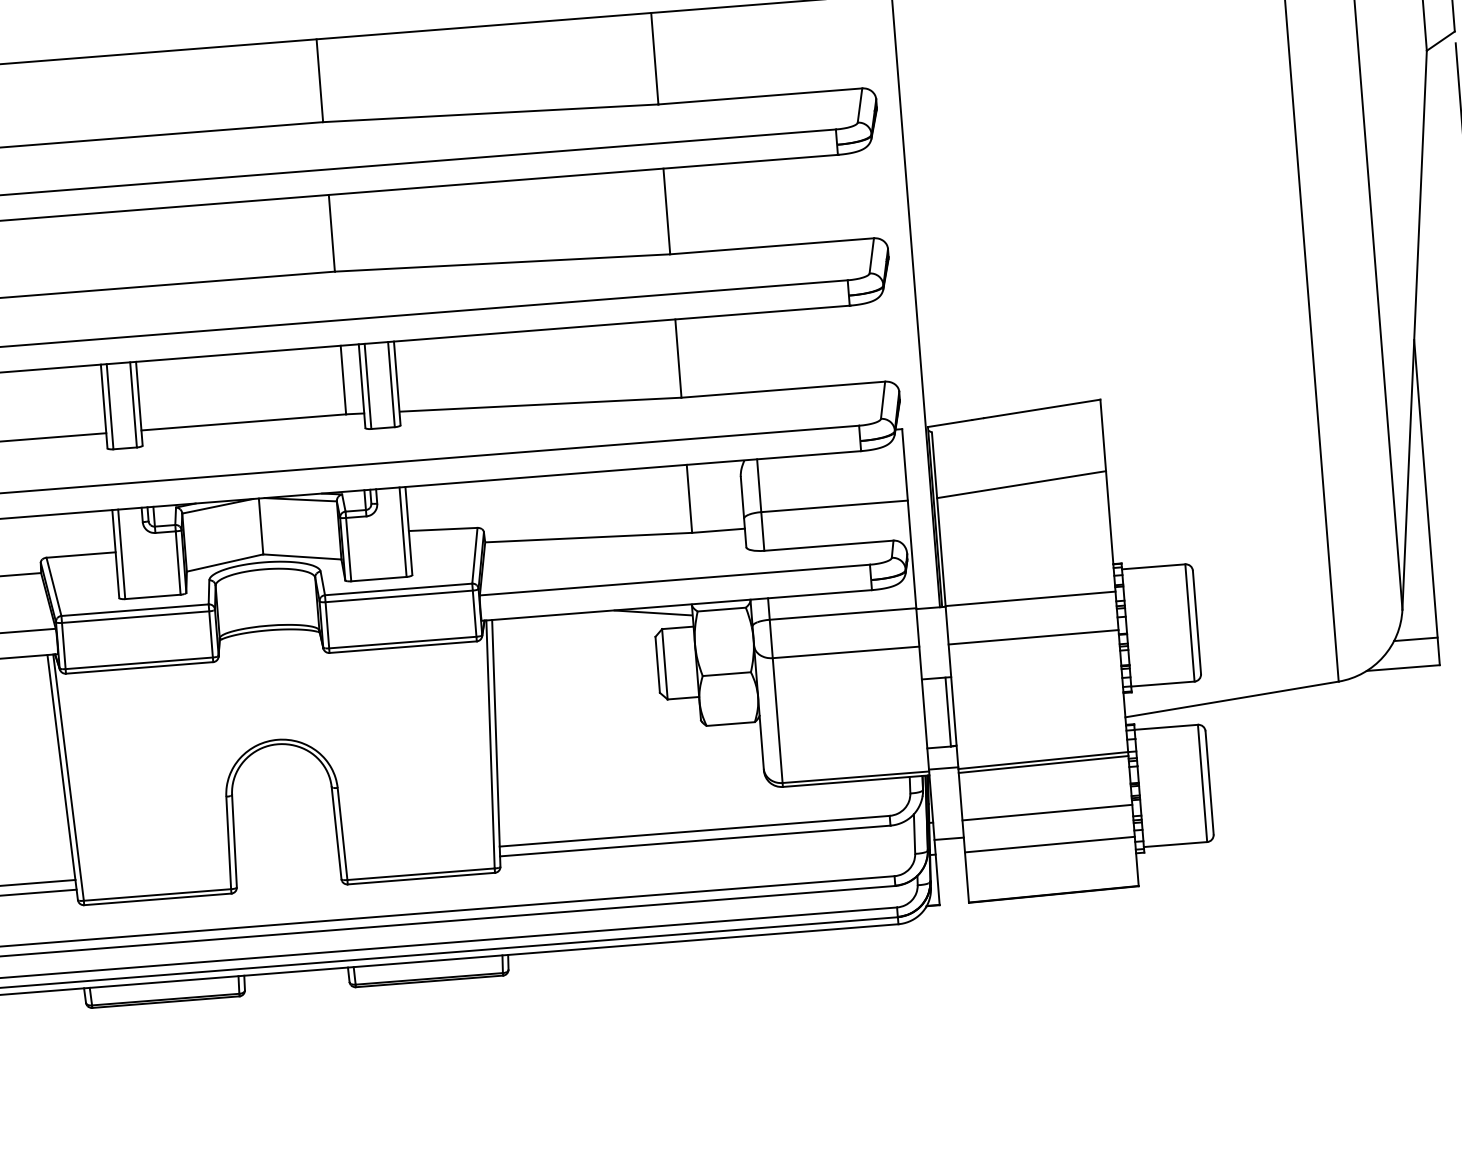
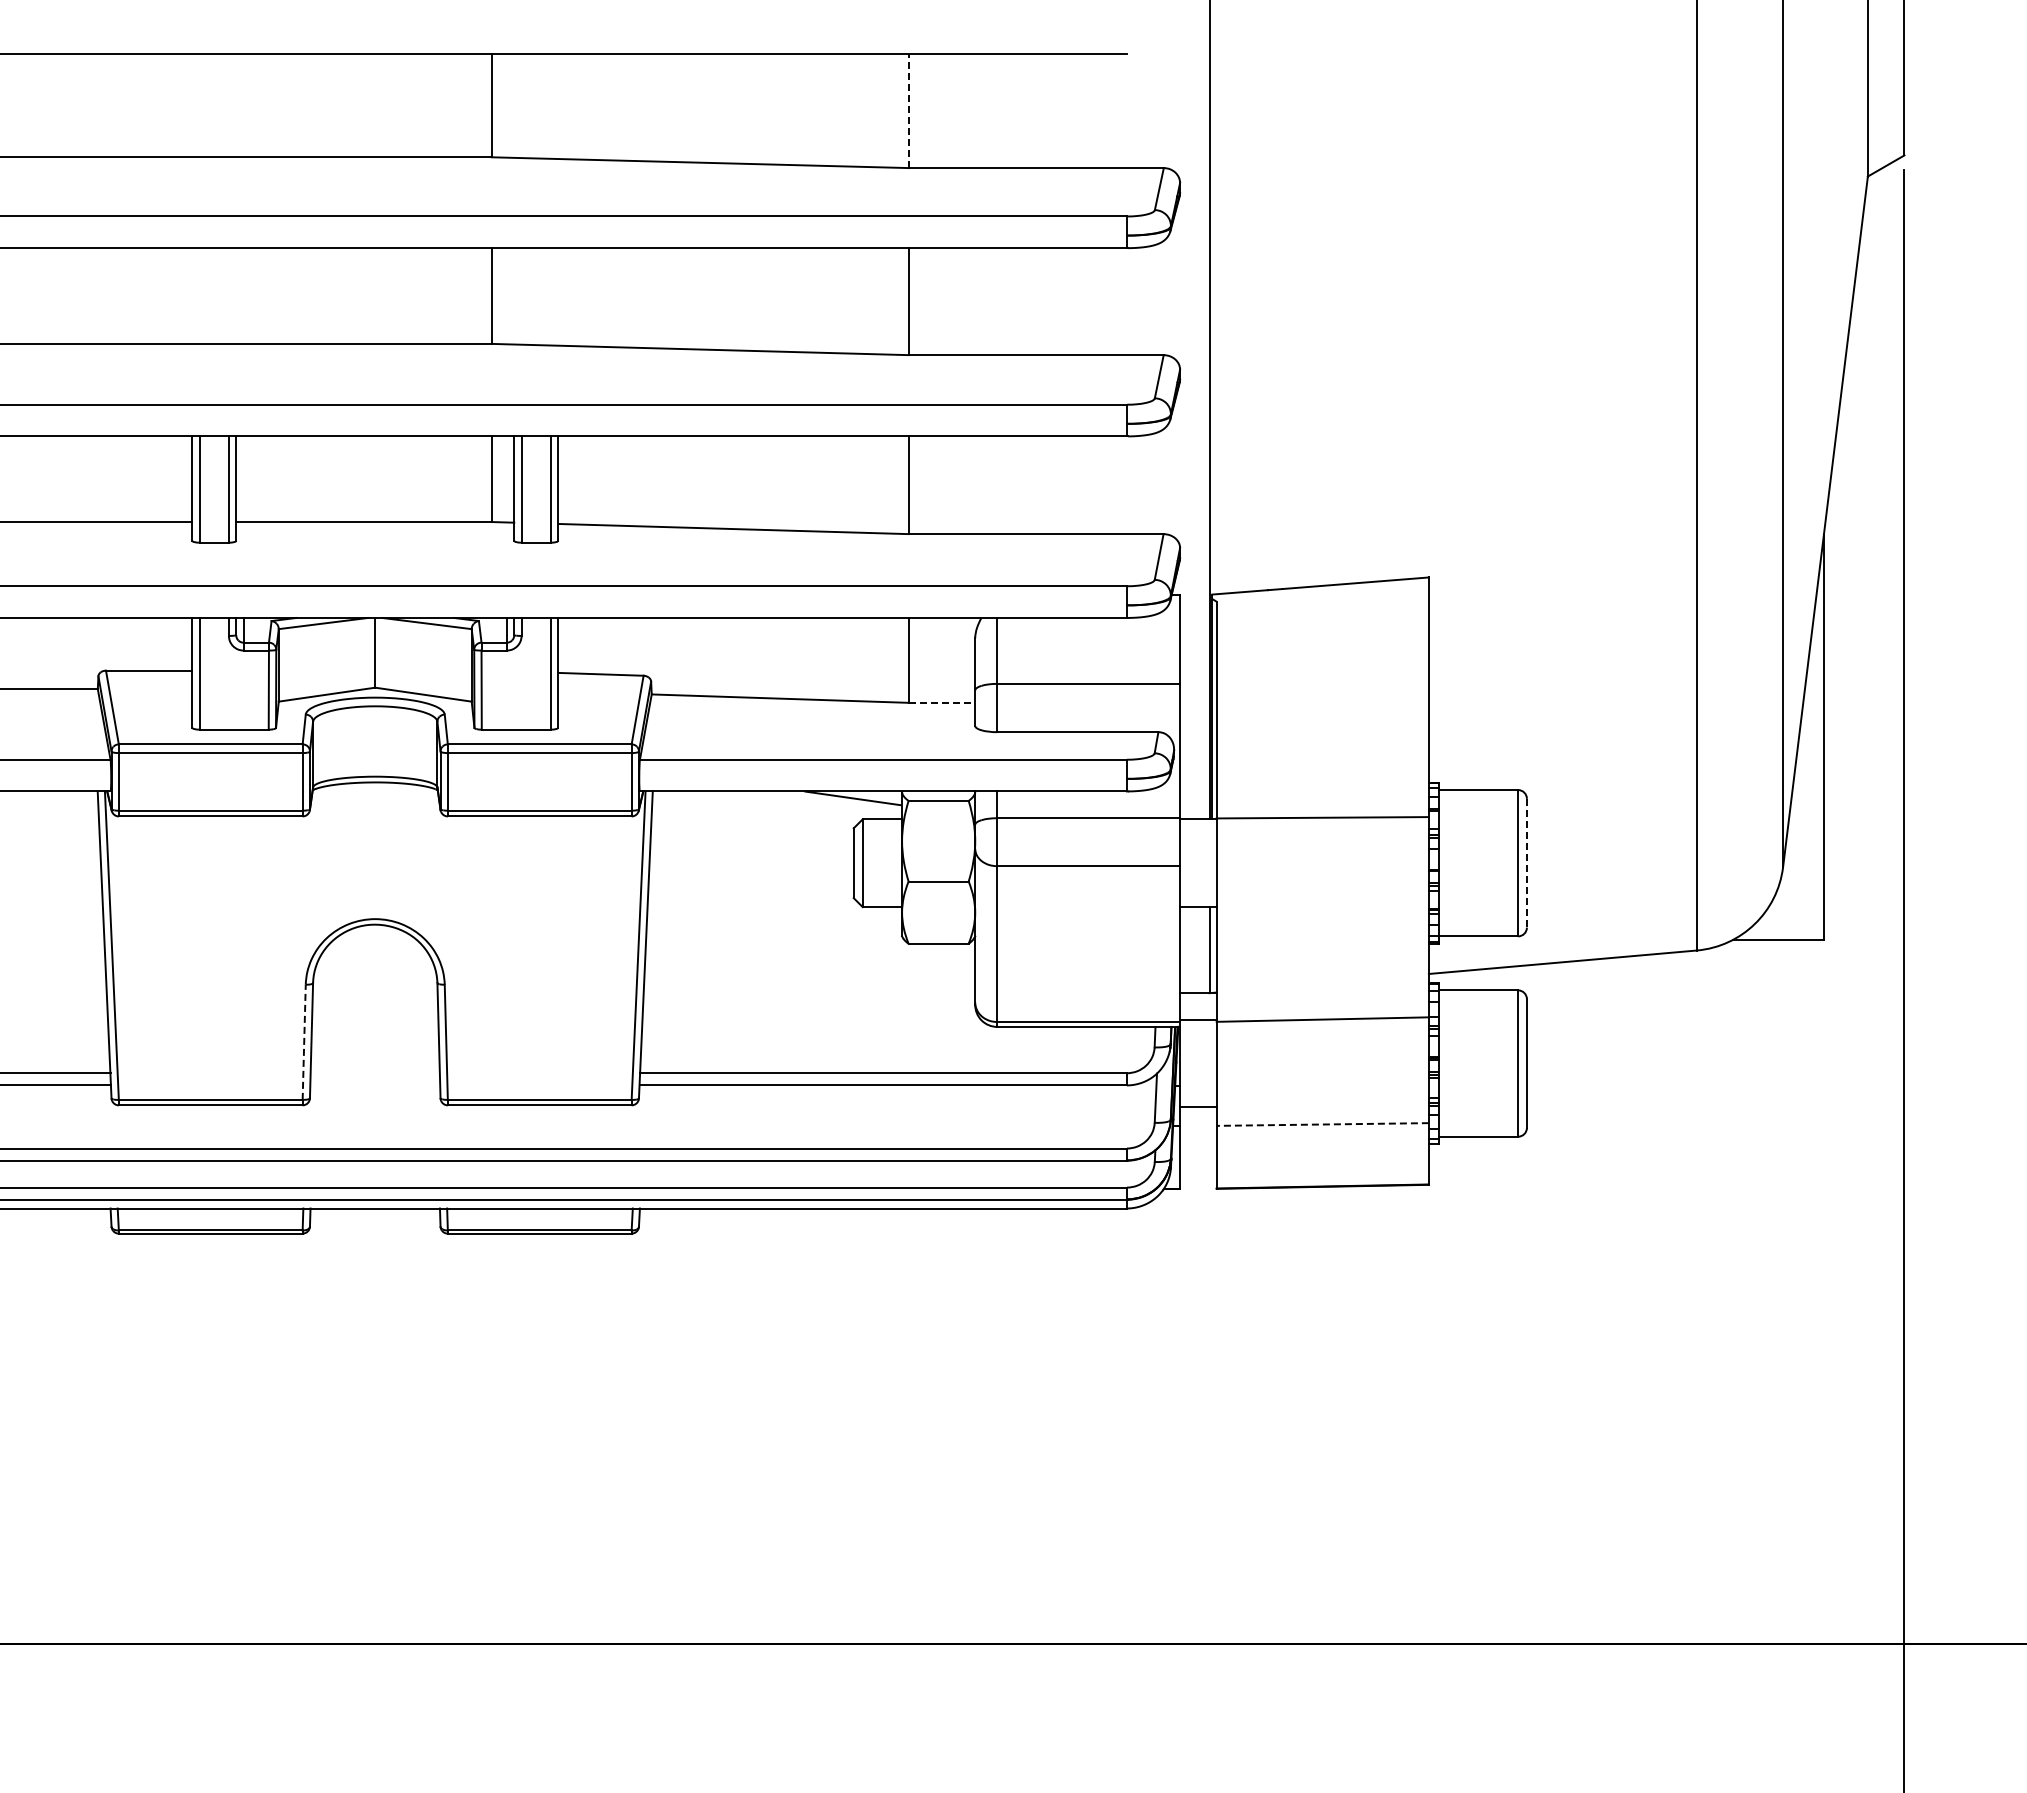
line: (654, 58) -> (909, 110), solid -> dashed
line: (1021, 484) -> (1322, 674), removed
line: (718, 530) -> (942, 702), solid -> dashed
line: (1196, 622) -> (1526, 863), solid -> dashed
line: (1033, 637) -> (1322, 865), removed
line: (1415, 639) -> (1796, 905), removed
line: (1043, 764) -> (1322, 1024), removed
line: (1047, 812) -> (1322, 1084), removed
line: (228, 843) -> (304, 1042), solid -> dashed
line: (1049, 844) -> (1322, 1124), solid -> dashed

